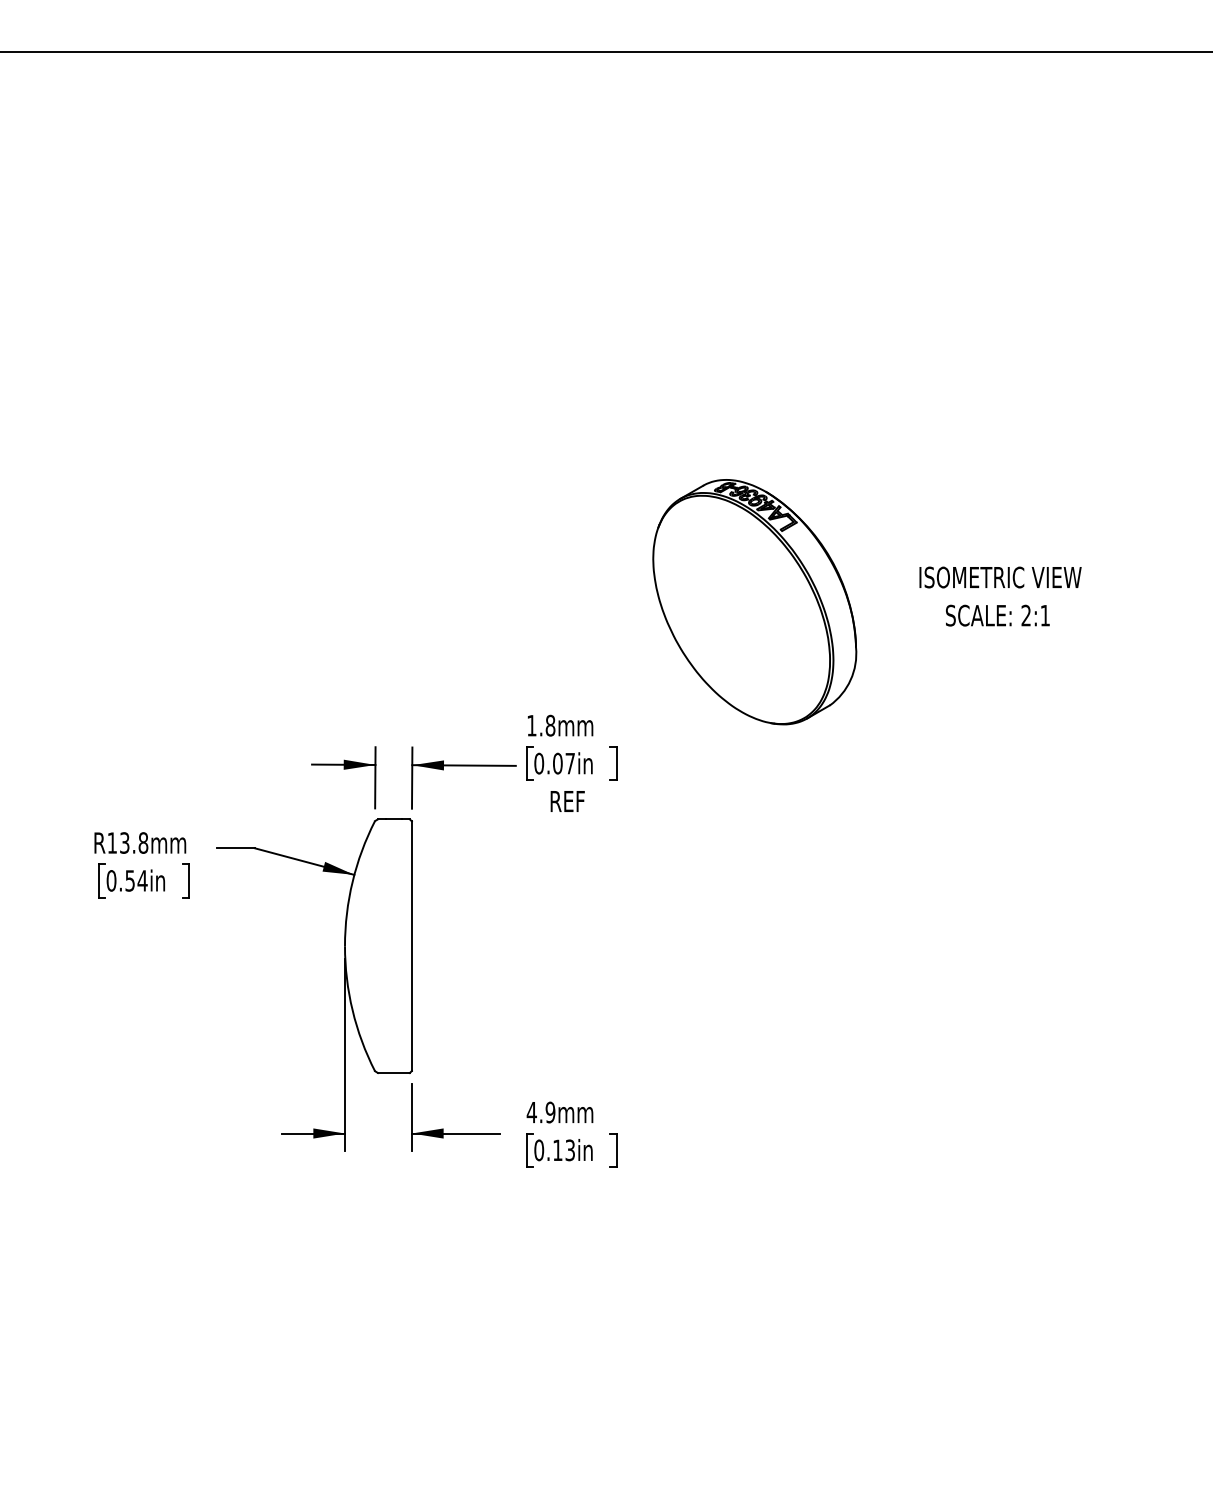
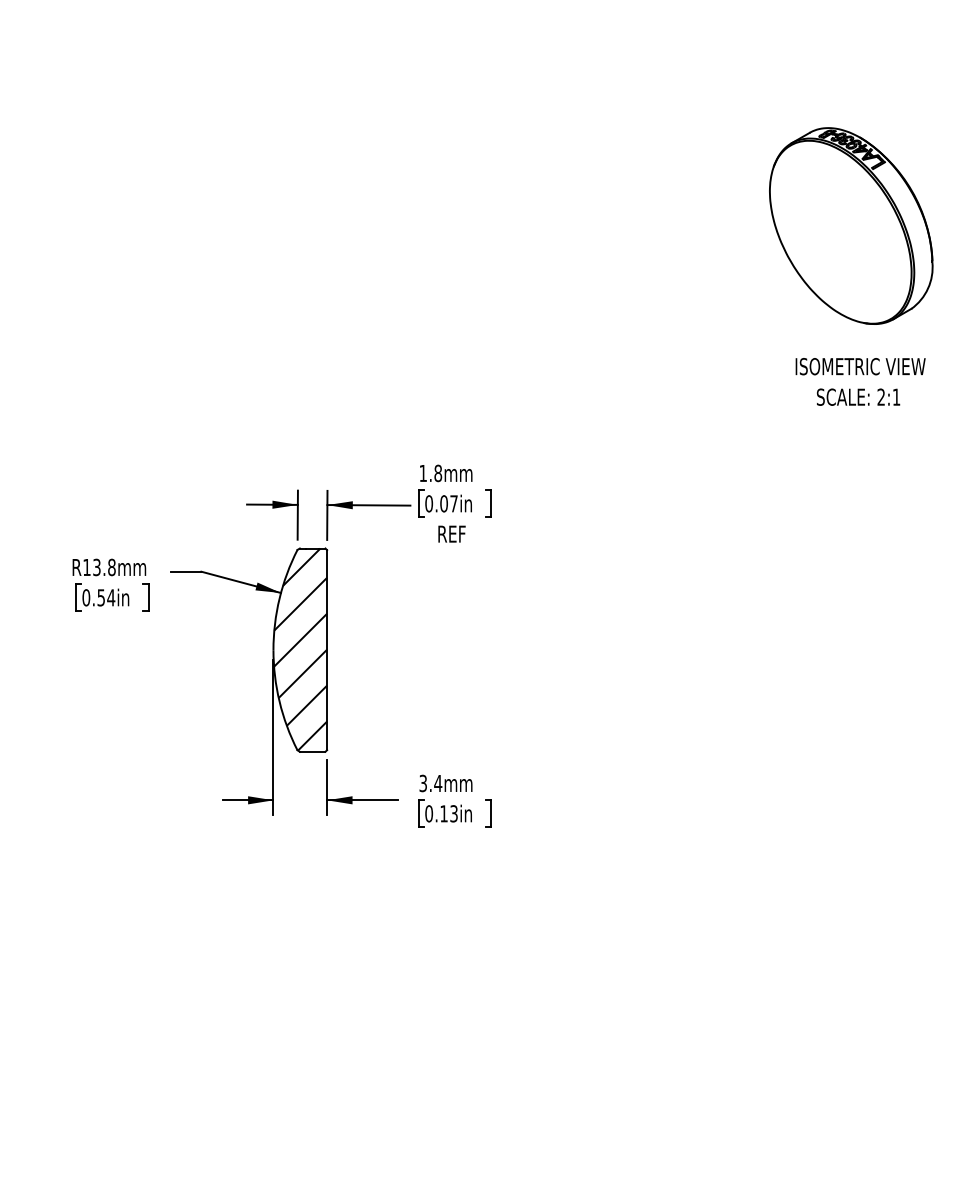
text: (1000, 596) -> (860, 381), moved
part: (754, 602) -> (851, 226), moved
hatch: (378, 945) -> (300, 649), added
text: (540, 1112) -> (430, 783), 4.9mm -> 3.4mm

